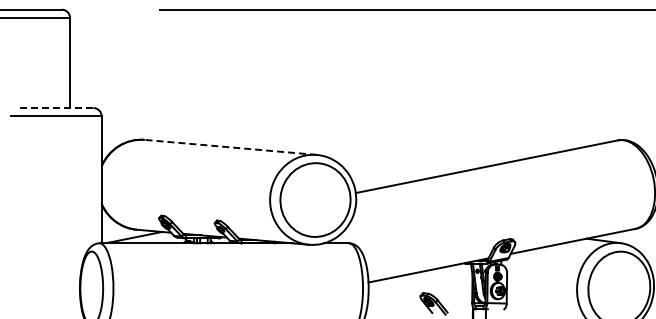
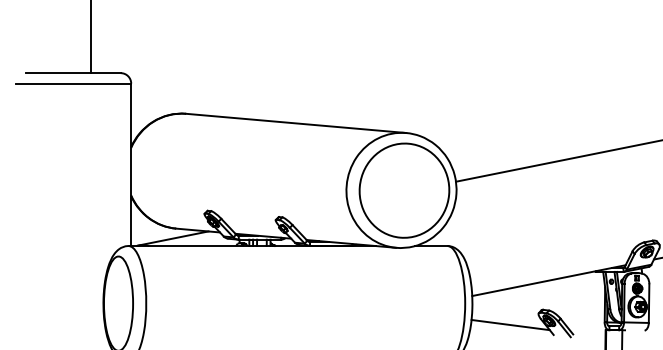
line: (56, 108) -> (73, 73), dashed -> solid
line: (230, 147) -> (295, 123), dashed -> solid
line: (398, 305) -> (510, 325), added

